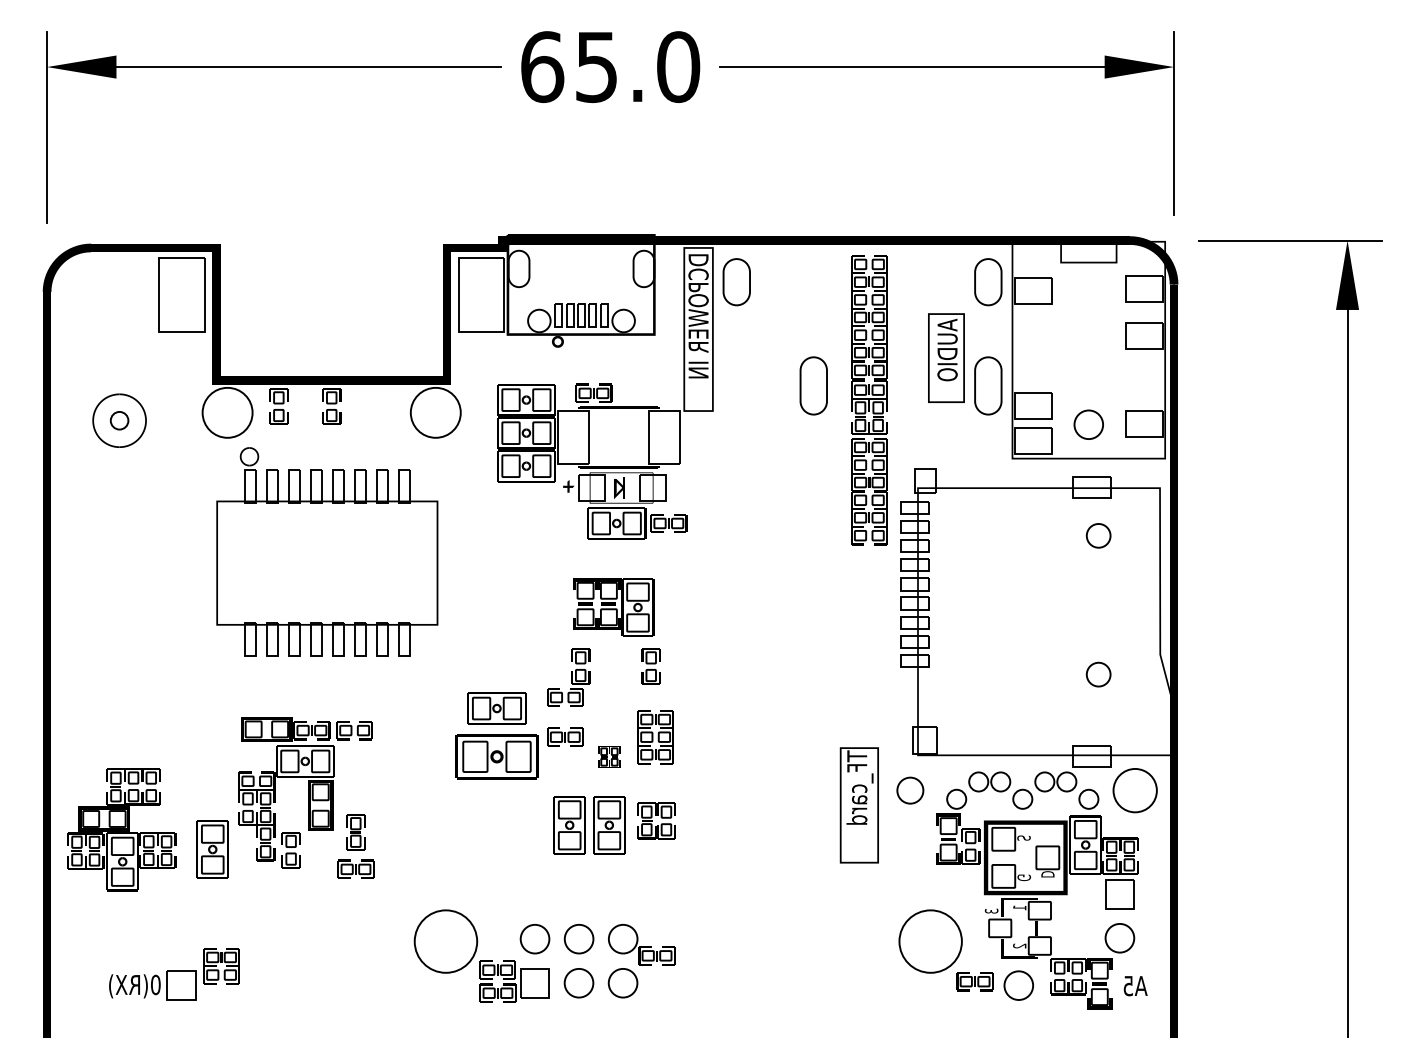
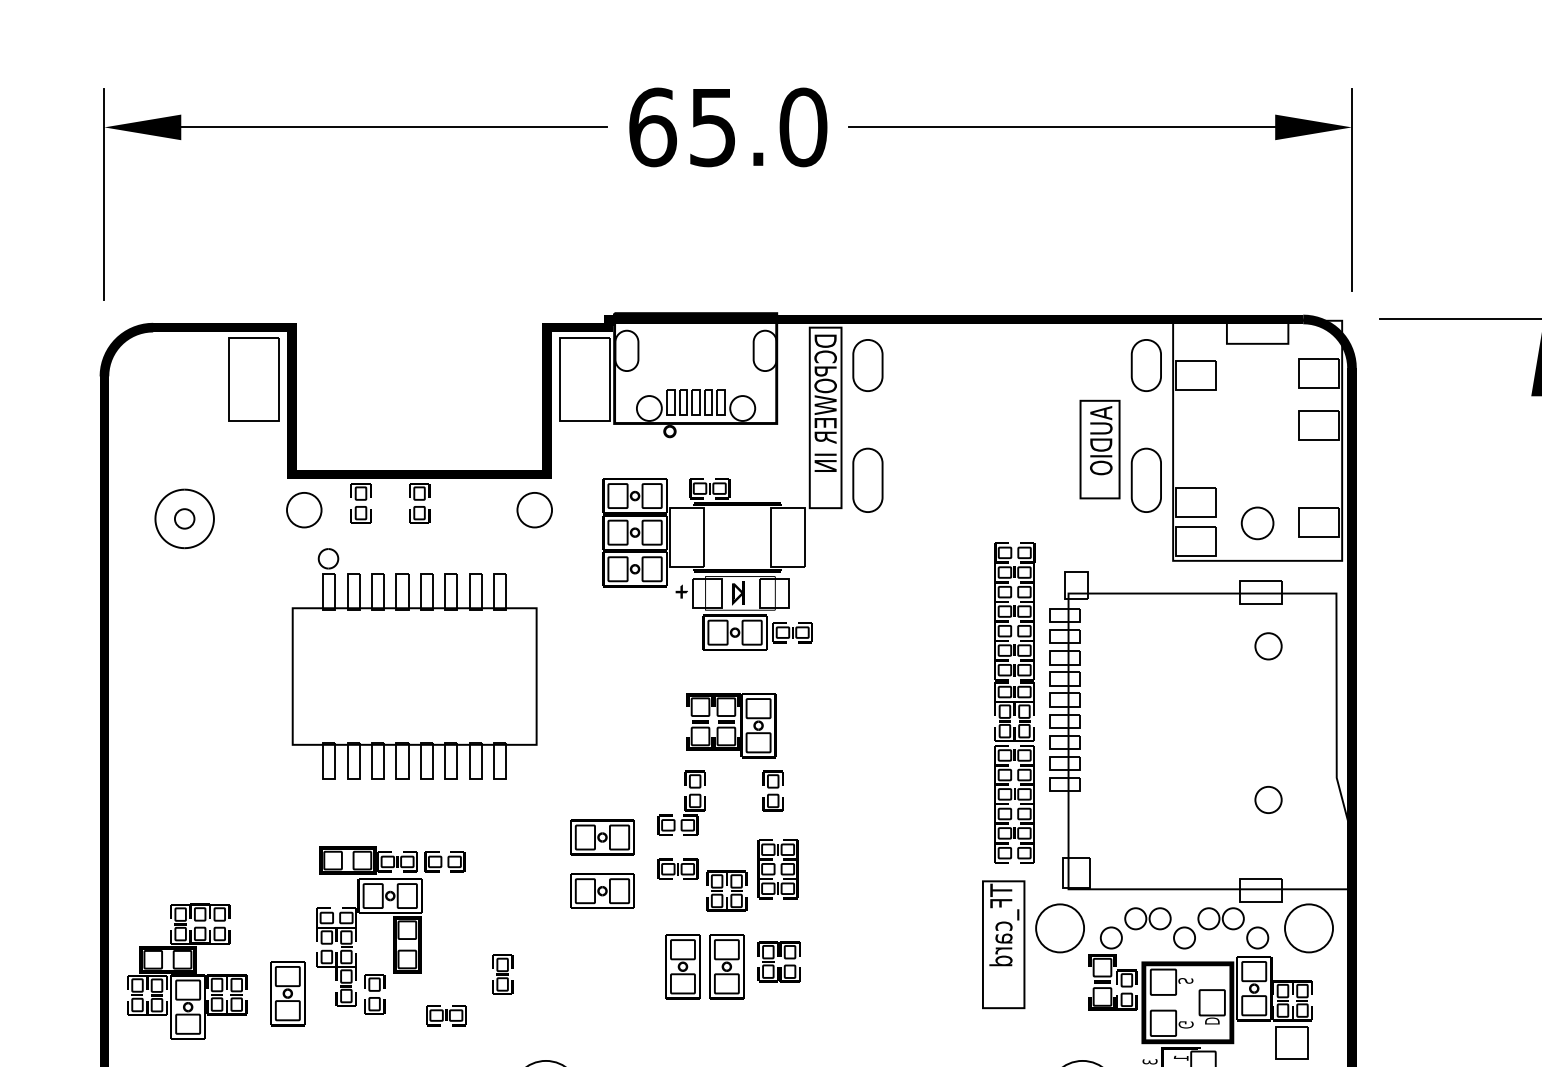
part: (813, 385) -> (867, 479), moved
part: (869, 400) -> (1014, 703), moved
circle: (227, 412) -> (304, 509), size x0.62
circle: (435, 412) -> (534, 509), size x0.62
part: (609, 756) -> (727, 890), size x1.67
part: (496, 757) -> (601, 891), size x0.71
circle: (910, 790) -> (1060, 928), size x1.67
part: (355, 832) -> (502, 974), moved

